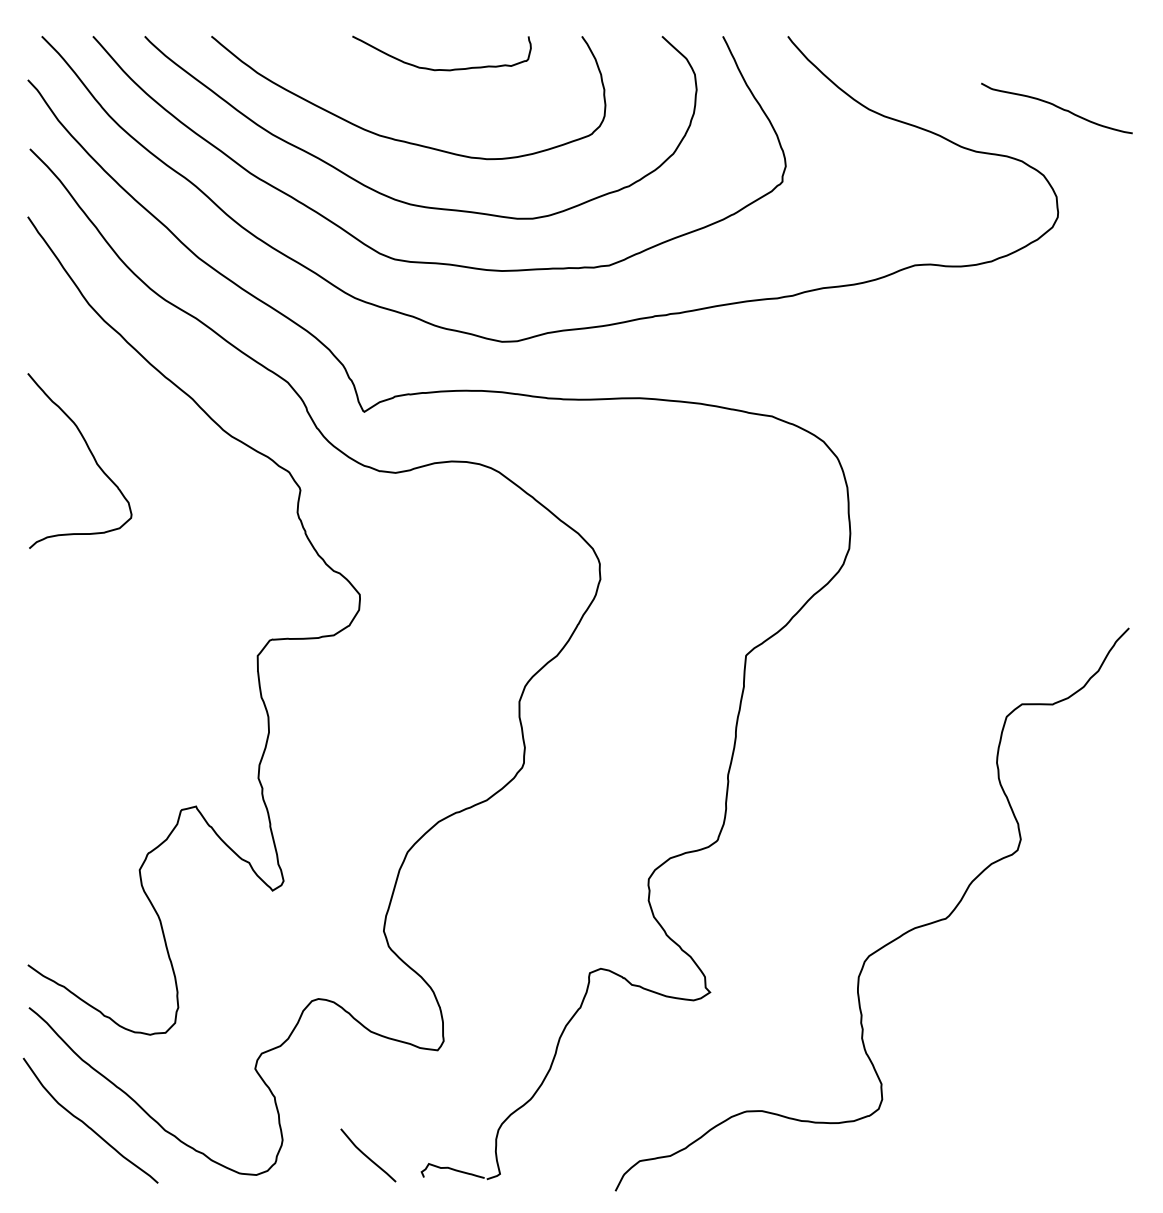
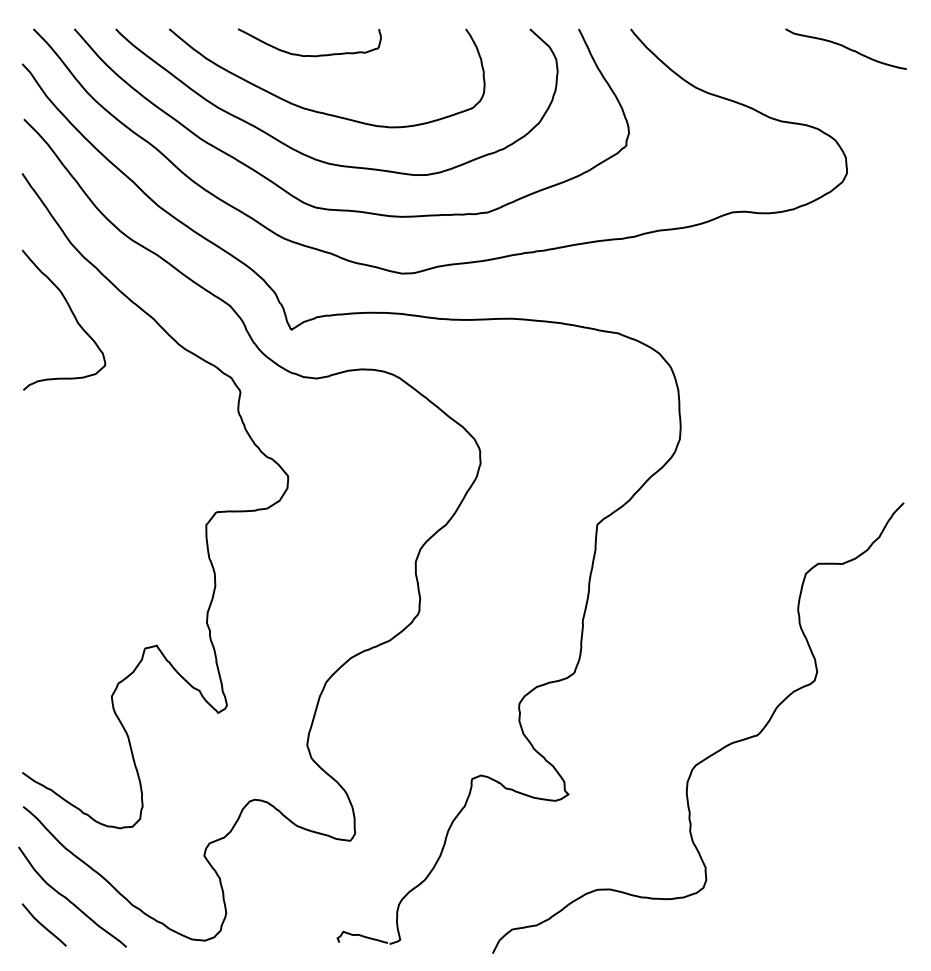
curve: (441, 69) -> (309, 55), moved
curve: (1056, 107) -> (845, 48), moved
curve: (91, 455) -> (73, 315), moved
curve: (367, 1155) -> (43, 925), moved

